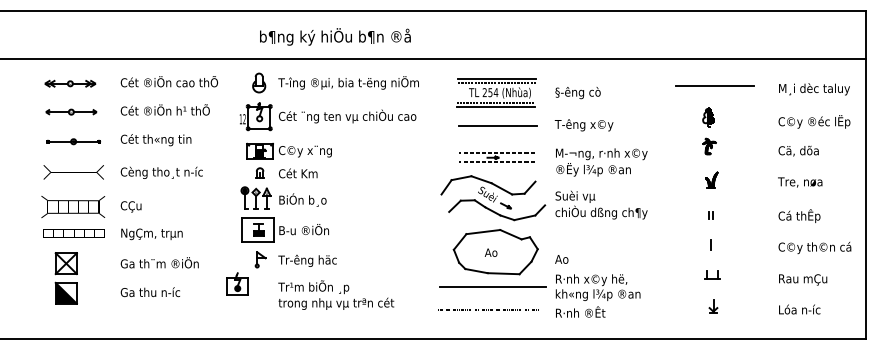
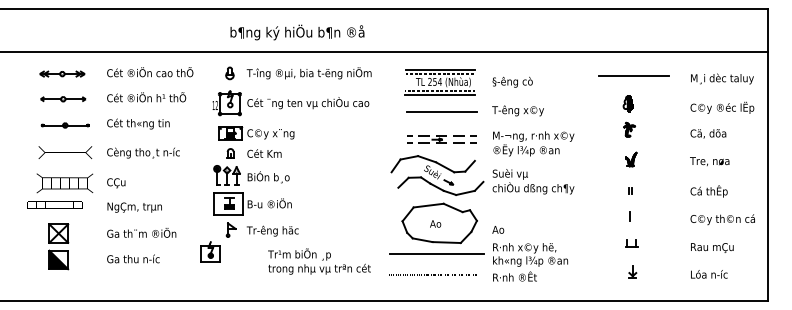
part: (259, 82) -> (230, 72), size x0.7
part: (73, 233) -> (54, 205), moved
text: (336, 294) -> (319, 260), moved

